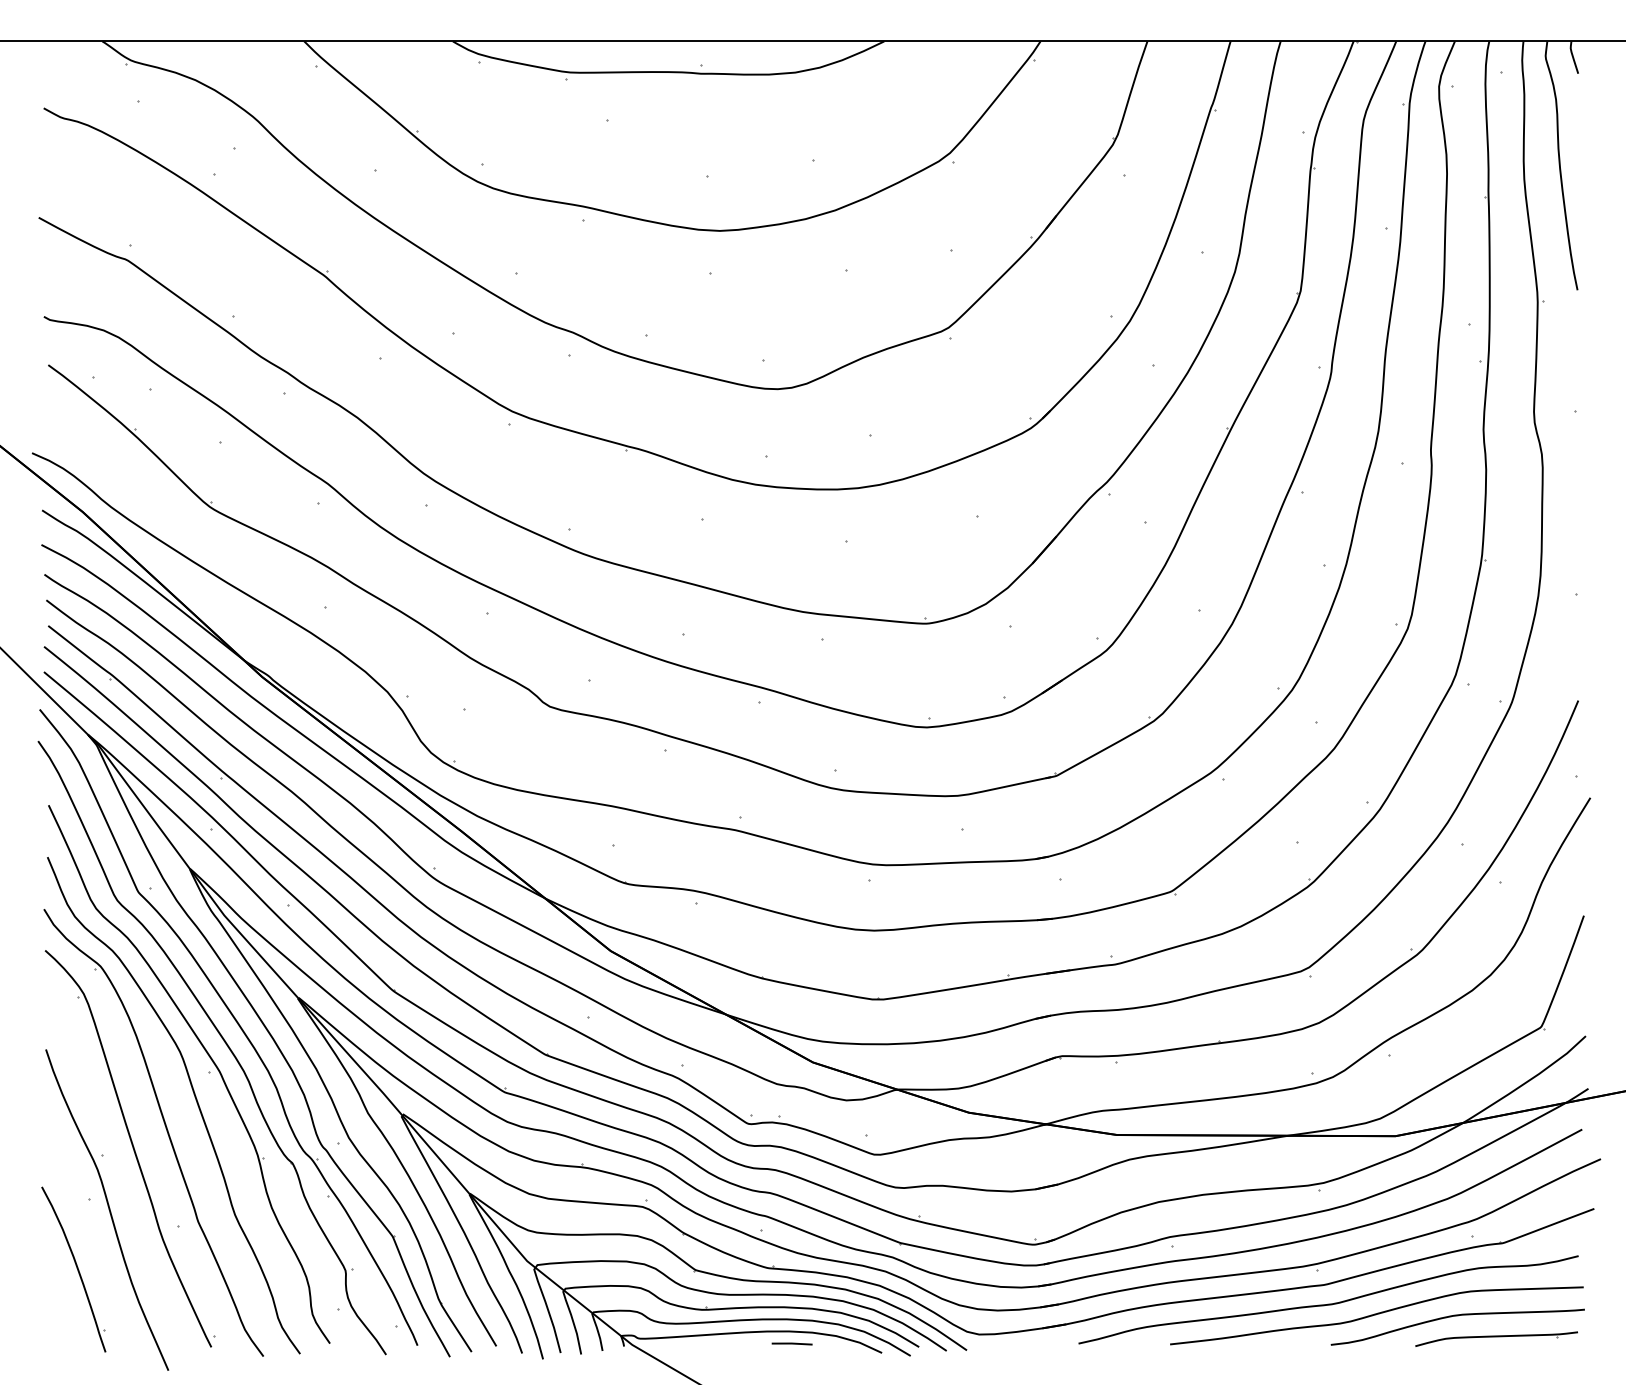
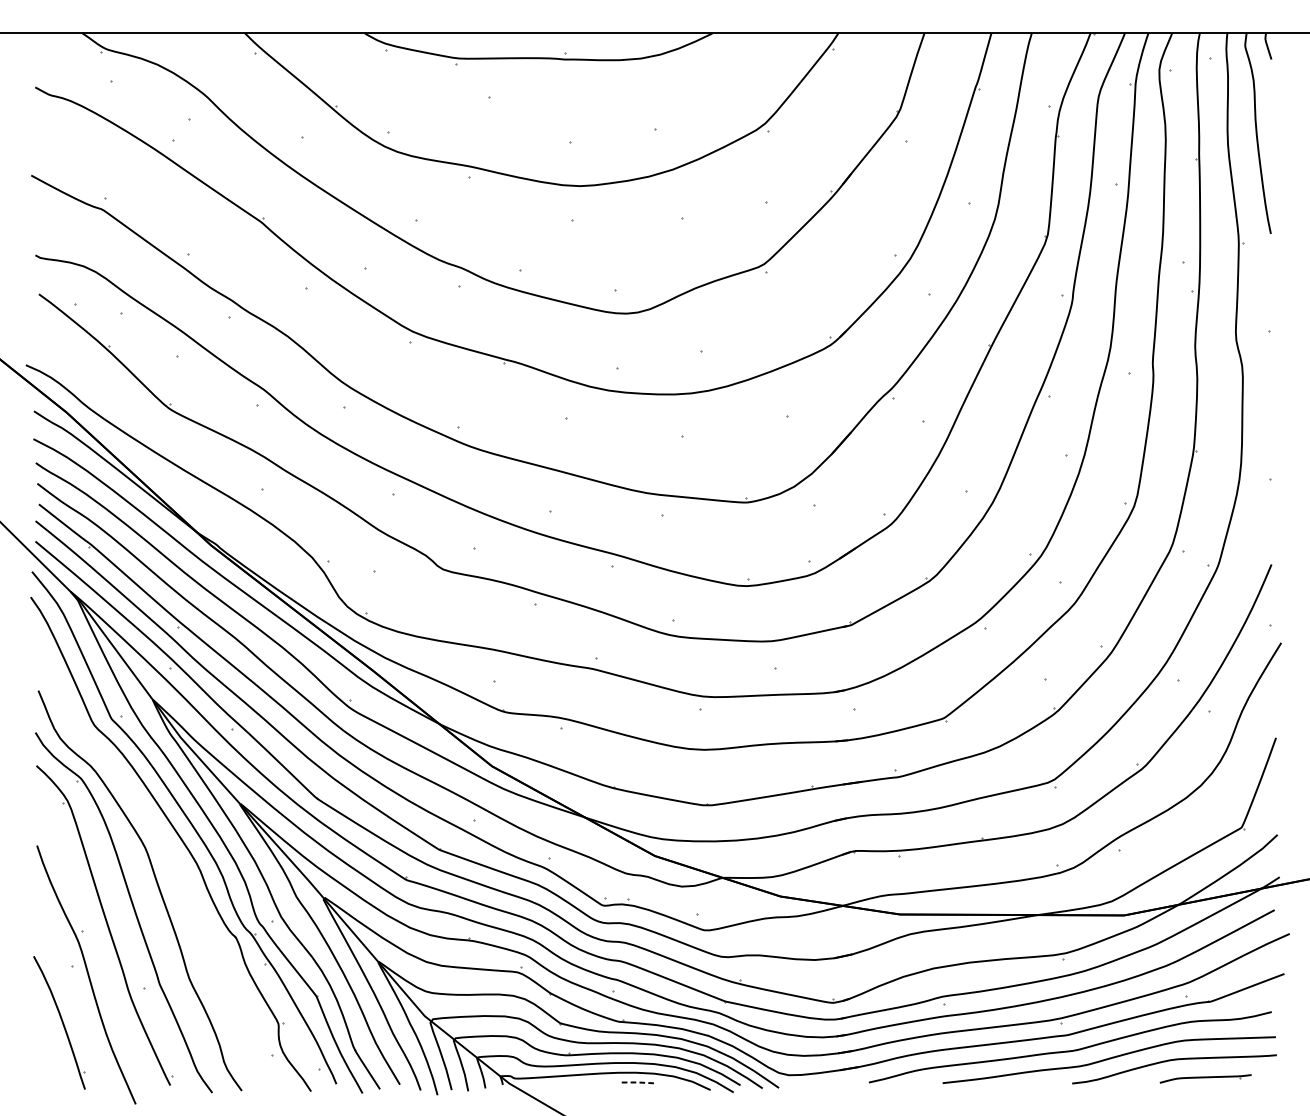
part: (208, 1072) -> (168, 864), removed
part: (1496, 1338) -> (1205, 1078), size x0.7
line: (791, 1343) -> (637, 1082), solid -> dashed

